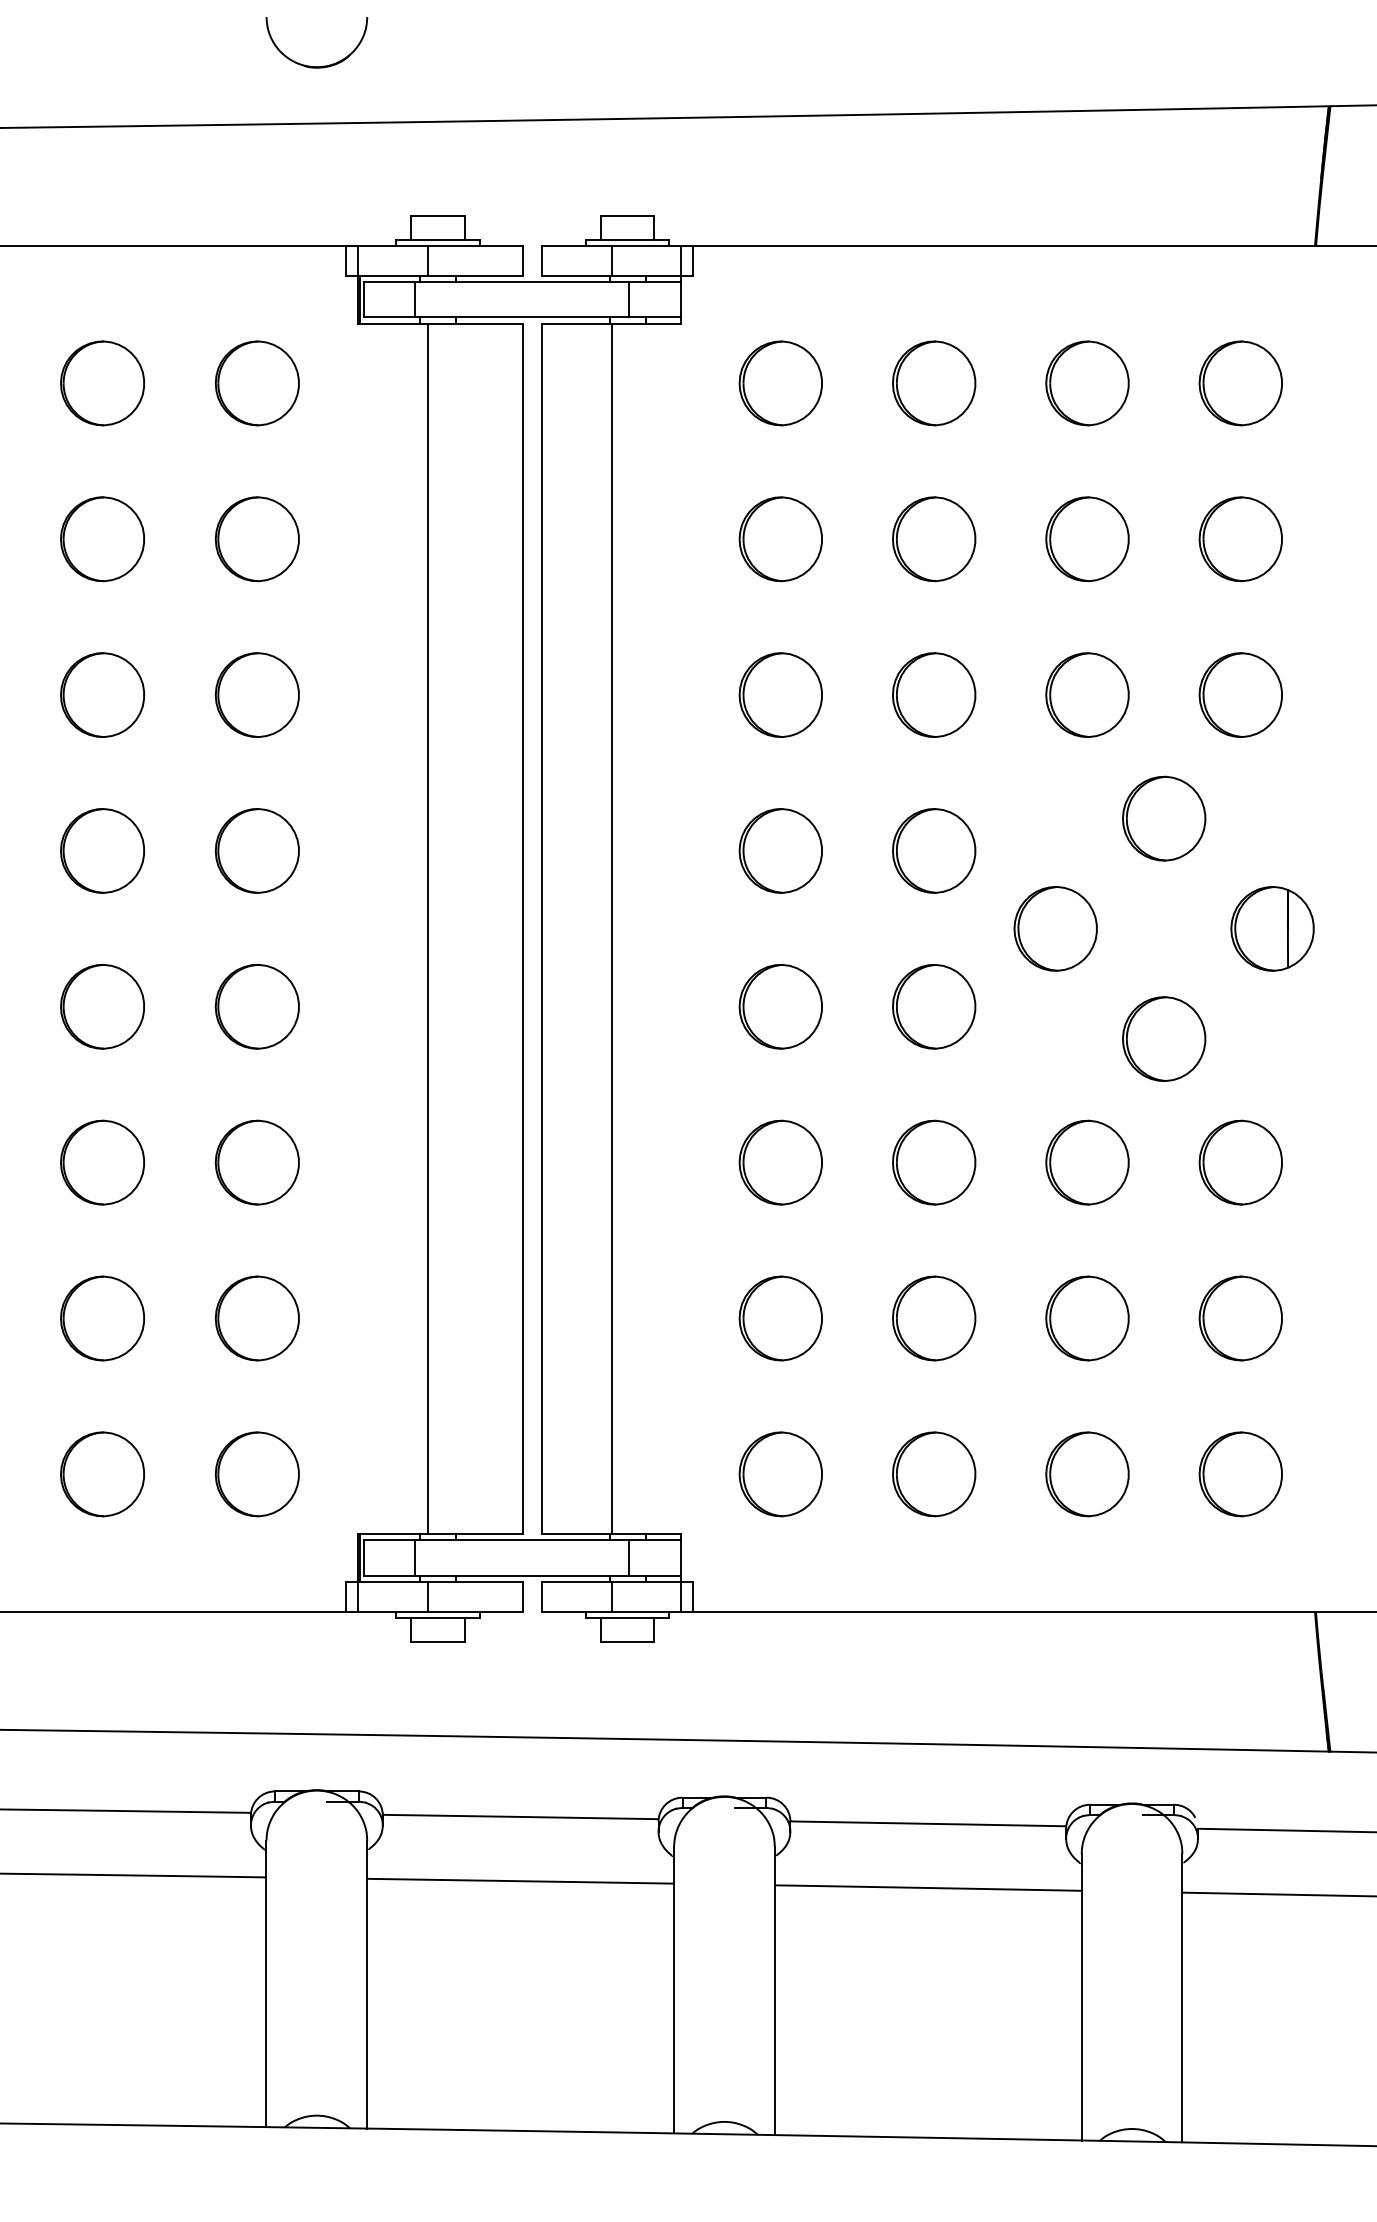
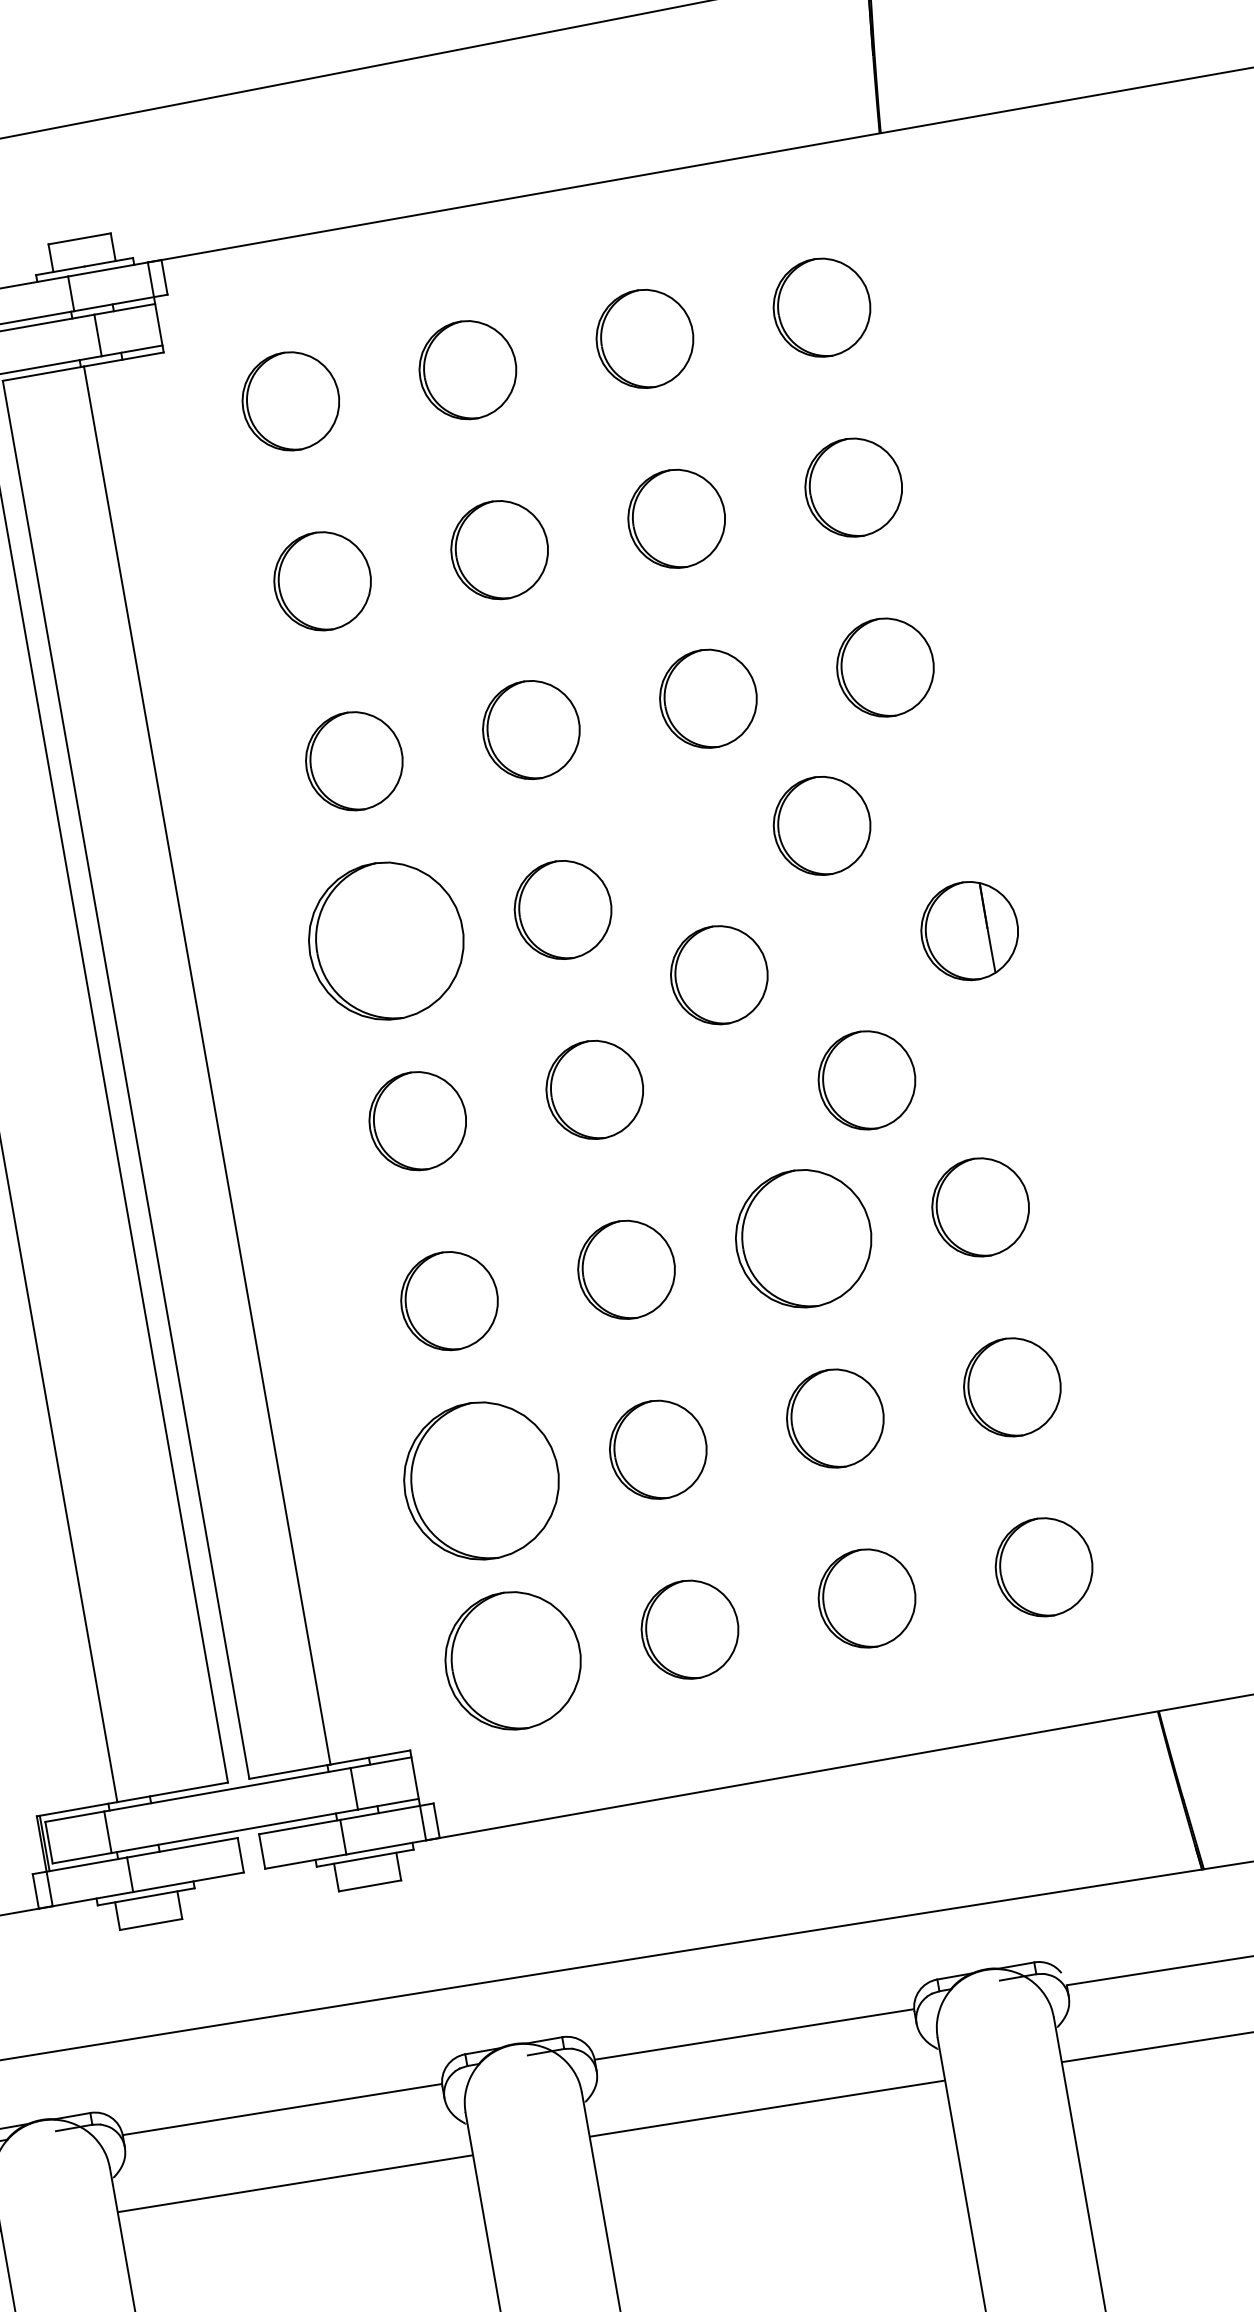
part: (780, 850) -> (385, 940), size x1.6
part: (1087, 1162) -> (803, 1238), size x1.4
part: (780, 1318) -> (480, 1481), size x1.6
part: (780, 1474) -> (512, 1661), size x1.4

